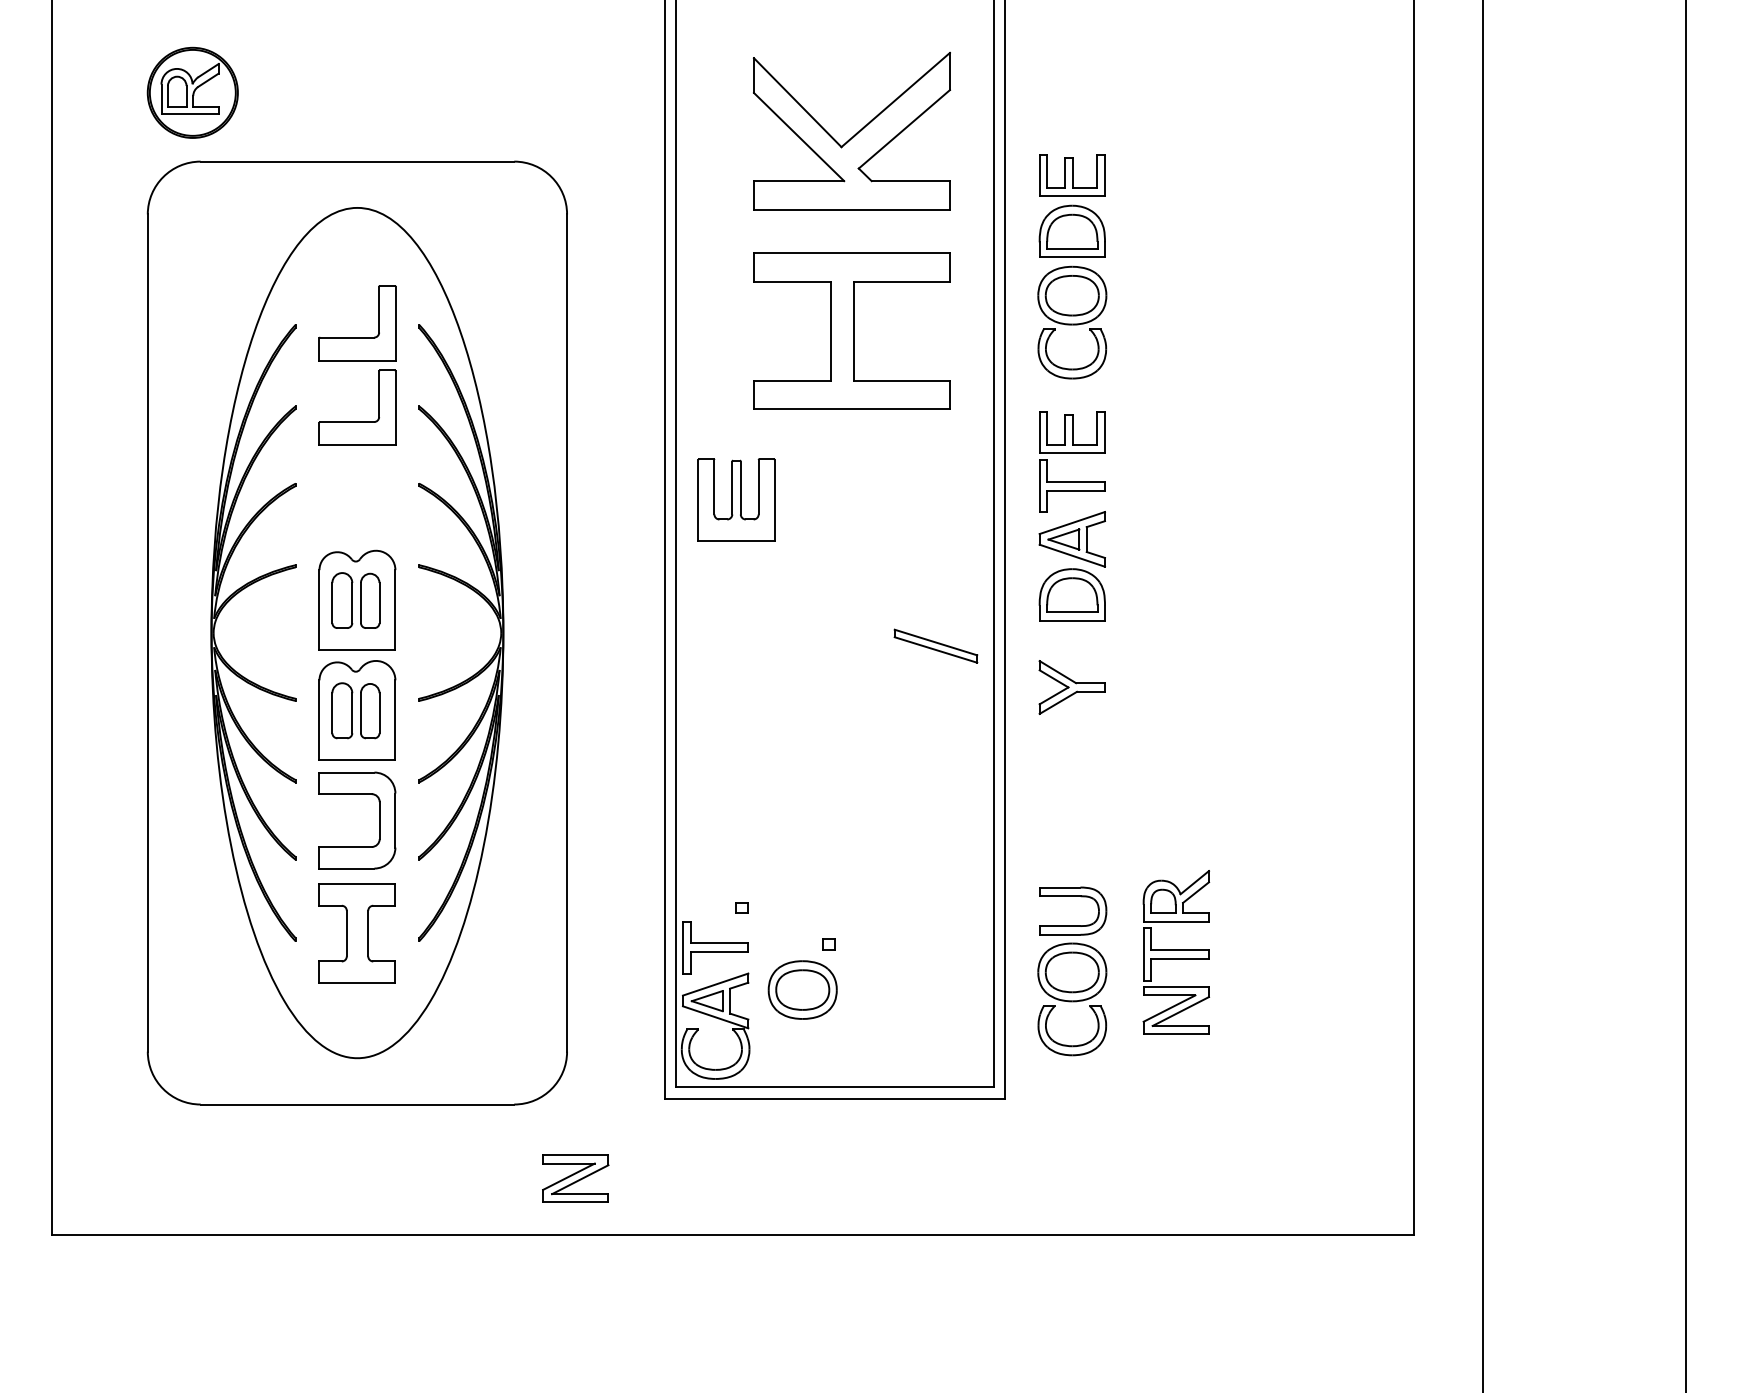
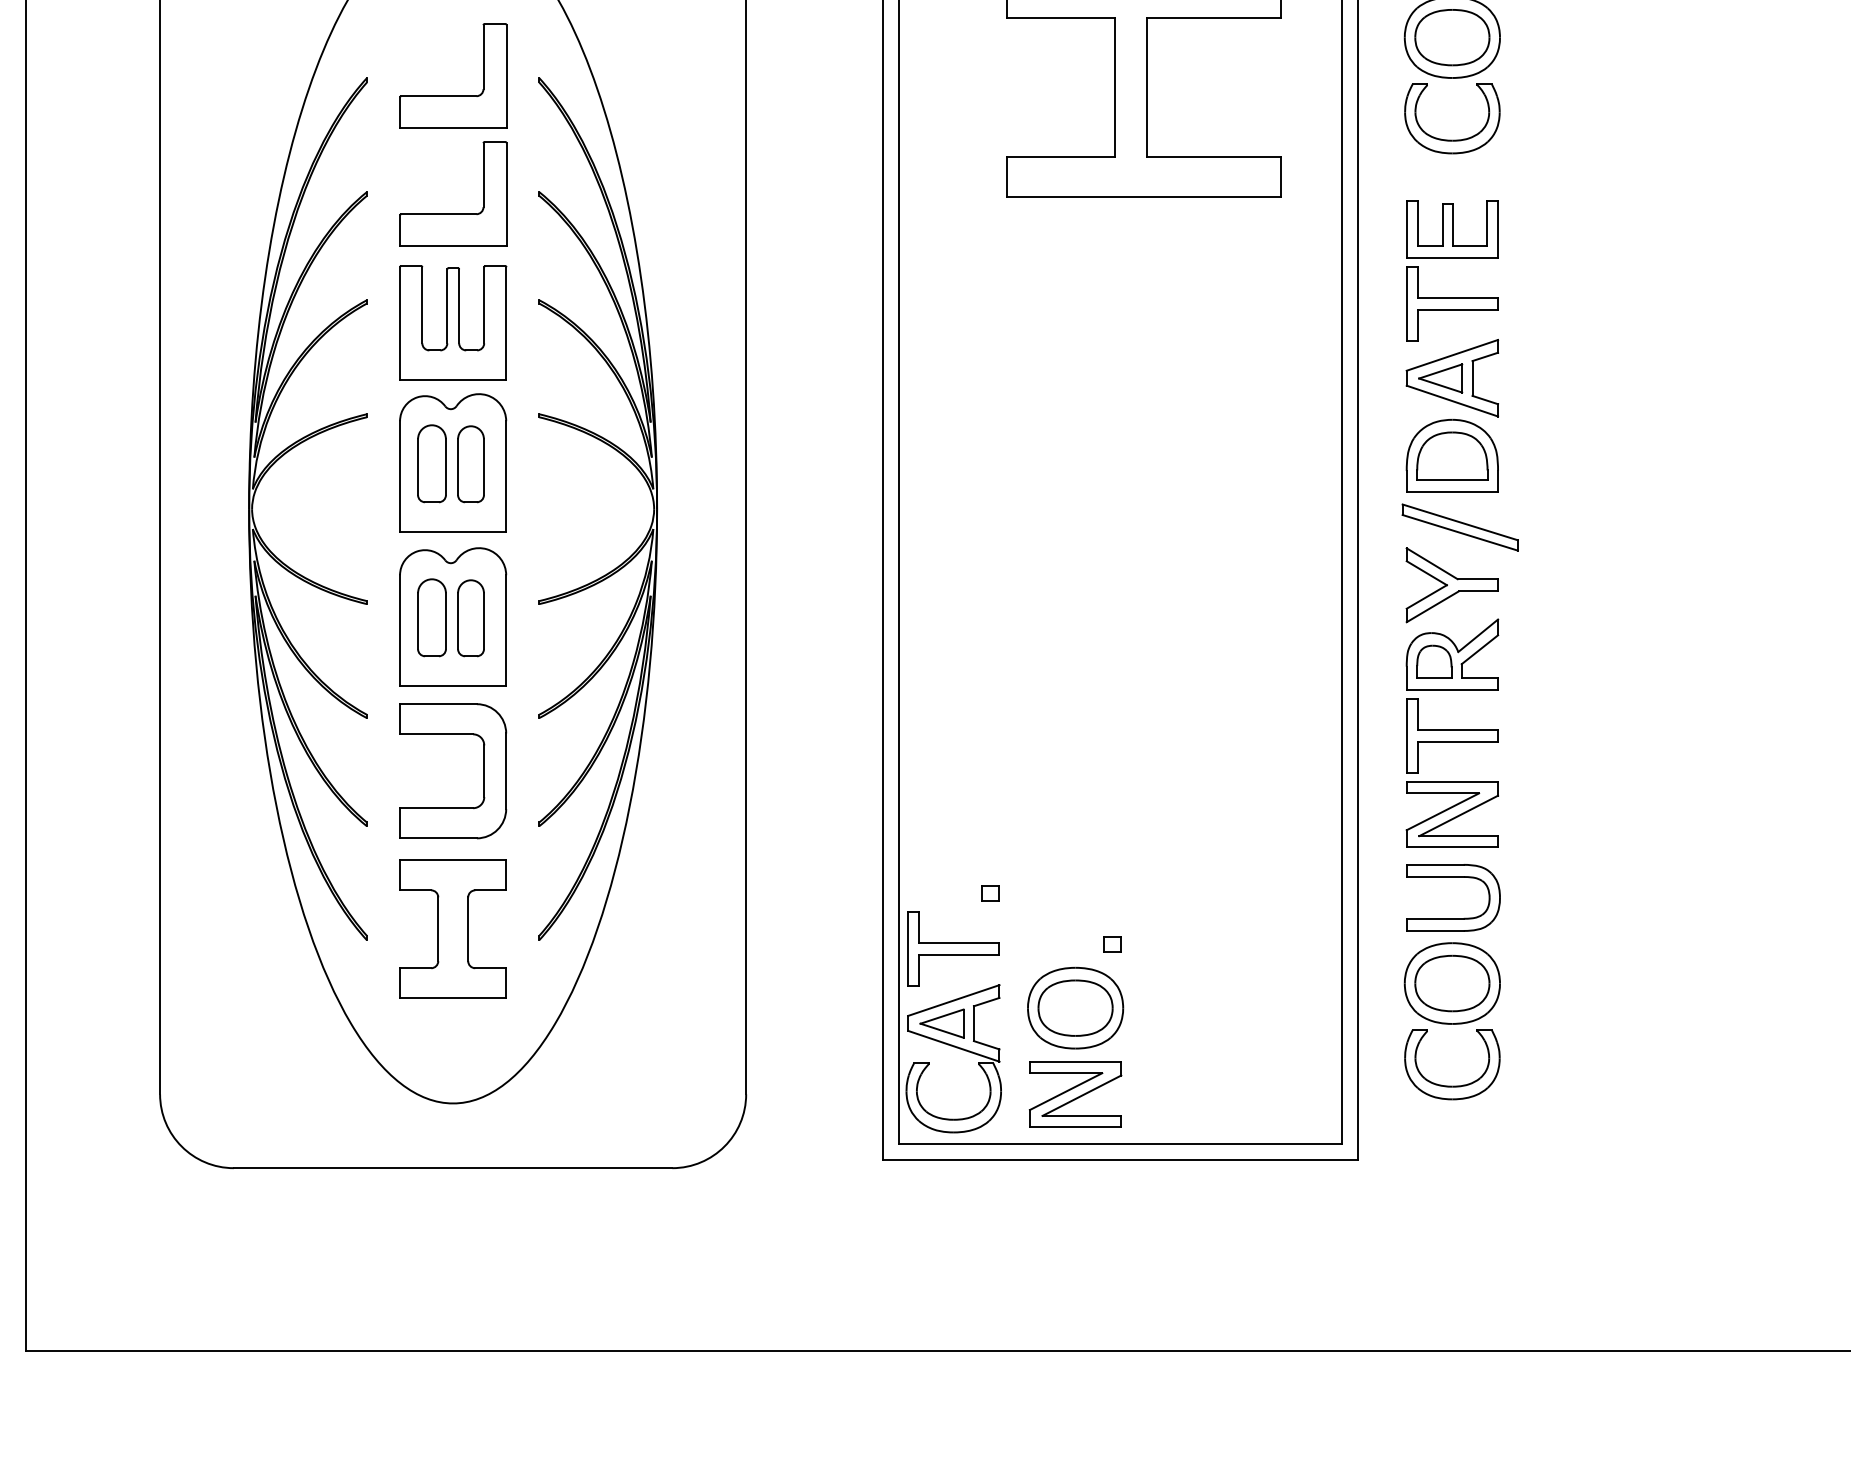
part: (736, 499) -> (453, 322), moved
part: (935, 645) -> (1459, 526), moved
part: (1176, 952) -> (1452, 733), moved
part: (575, 1178) -> (1075, 1094), moved

